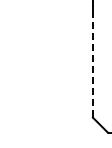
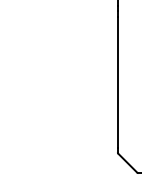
line: (92, 62) -> (117, 82), dashed -> solid

